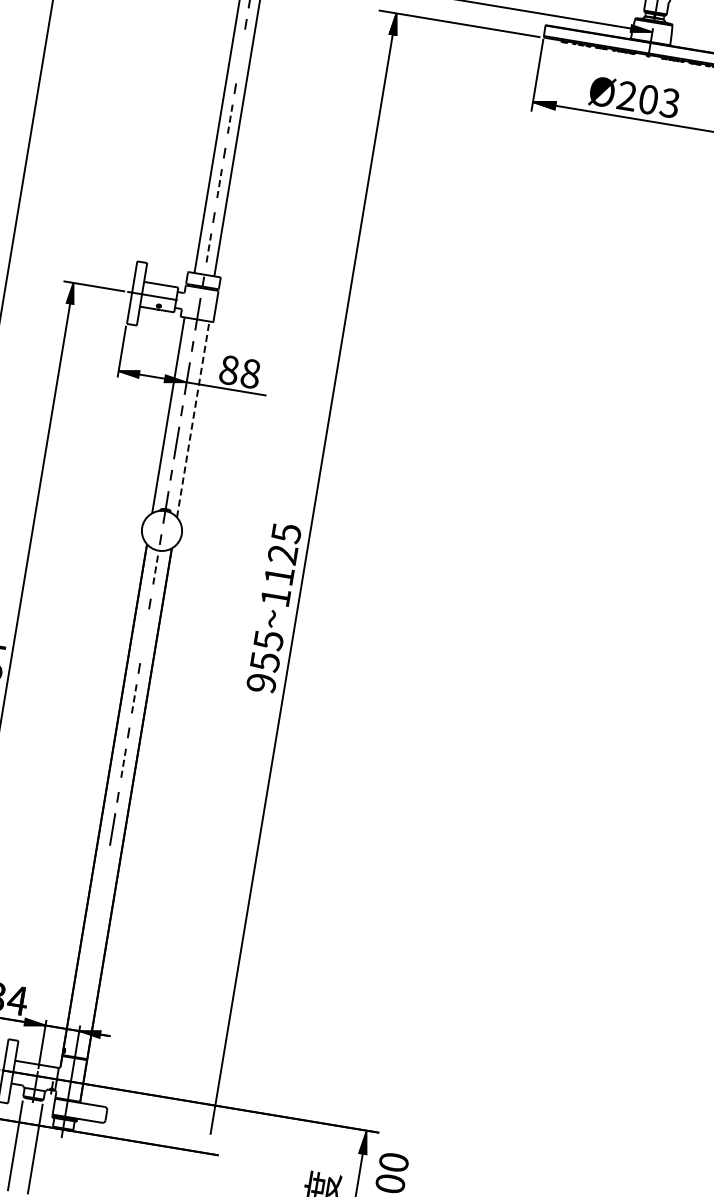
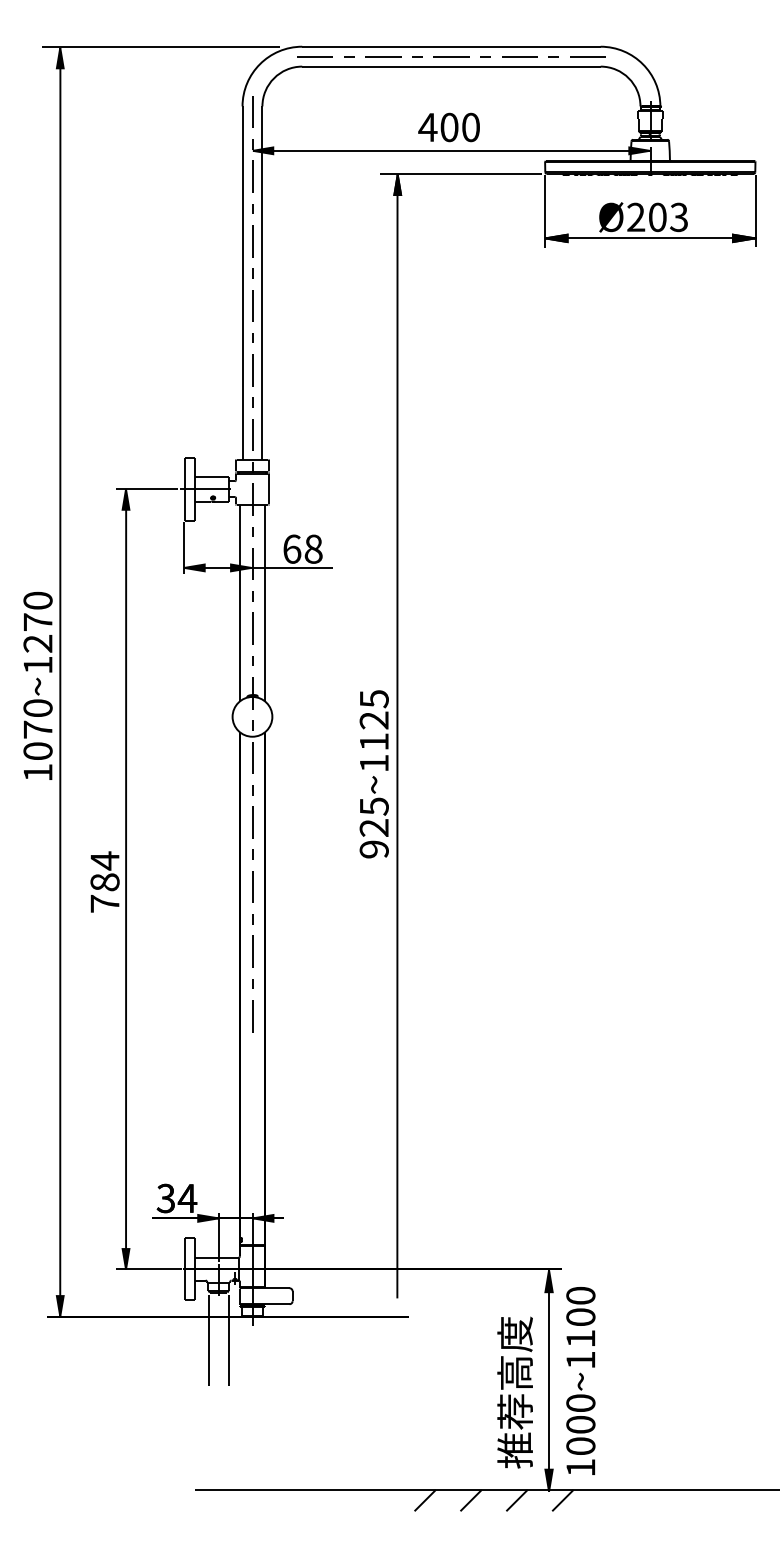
line: (240, 56) -> (252, 241), added
line: (229, 121) -> (252, 306), dashed -> solid
line: (219, 185) -> (252, 370), dashed -> solid
line: (208, 250) -> (252, 435), dashed -> solid
text: (229, 369) -> (292, 548), 88 -> 68
line: (192, 418) -> (264, 602), dashed -> solid
line: (155, 572) -> (252, 758), dashed -> solid
line: (144, 636) -> (252, 822), added
text: (264, 662) -> (373, 828), 955~1125 -> 925~1125
line: (133, 701) -> (252, 887), dashed -> solid
line: (123, 765) -> (252, 952), dashed -> solid

